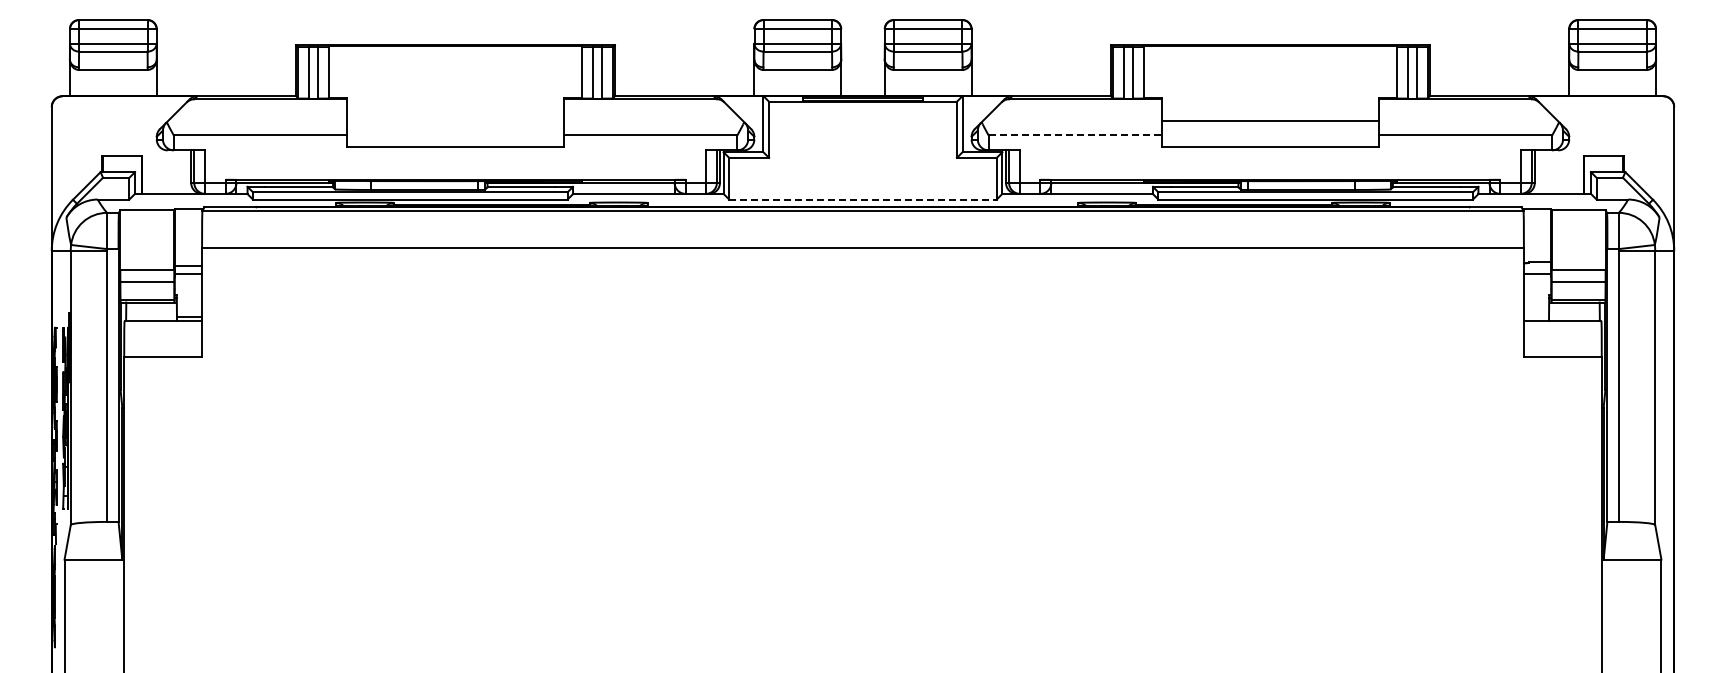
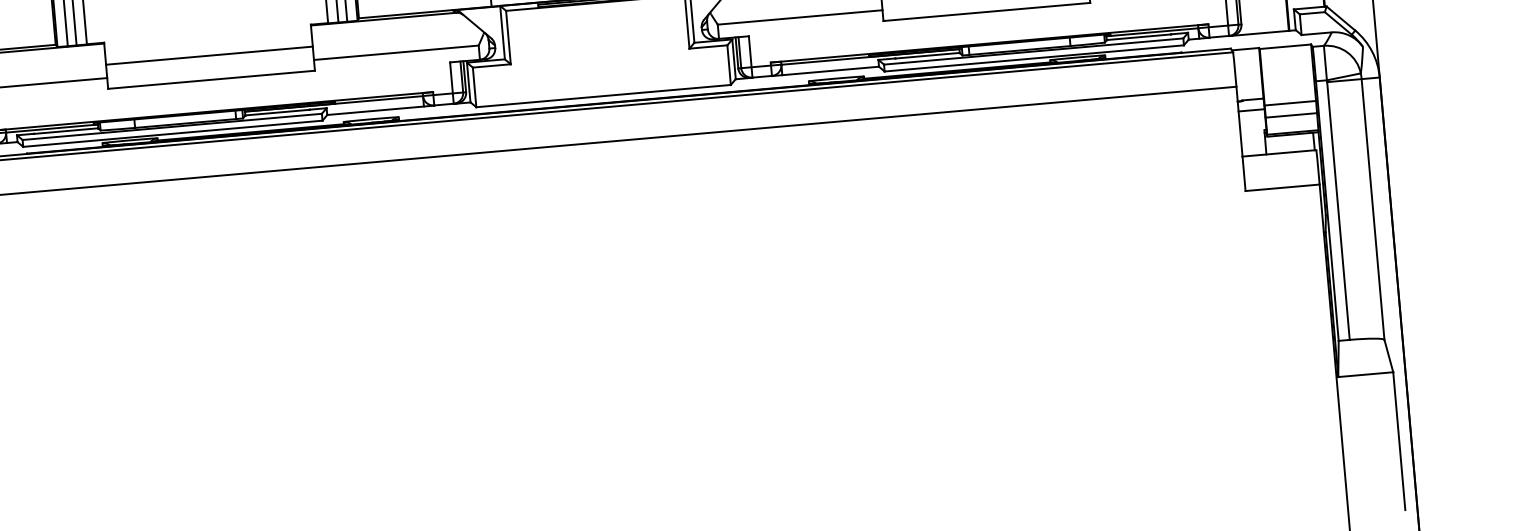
line: (455, 121) -> (209, 55), added
line: (1075, 135) -> (800, 17), dashed -> solid
line: (863, 199) -> (604, 96), dashed -> solid

